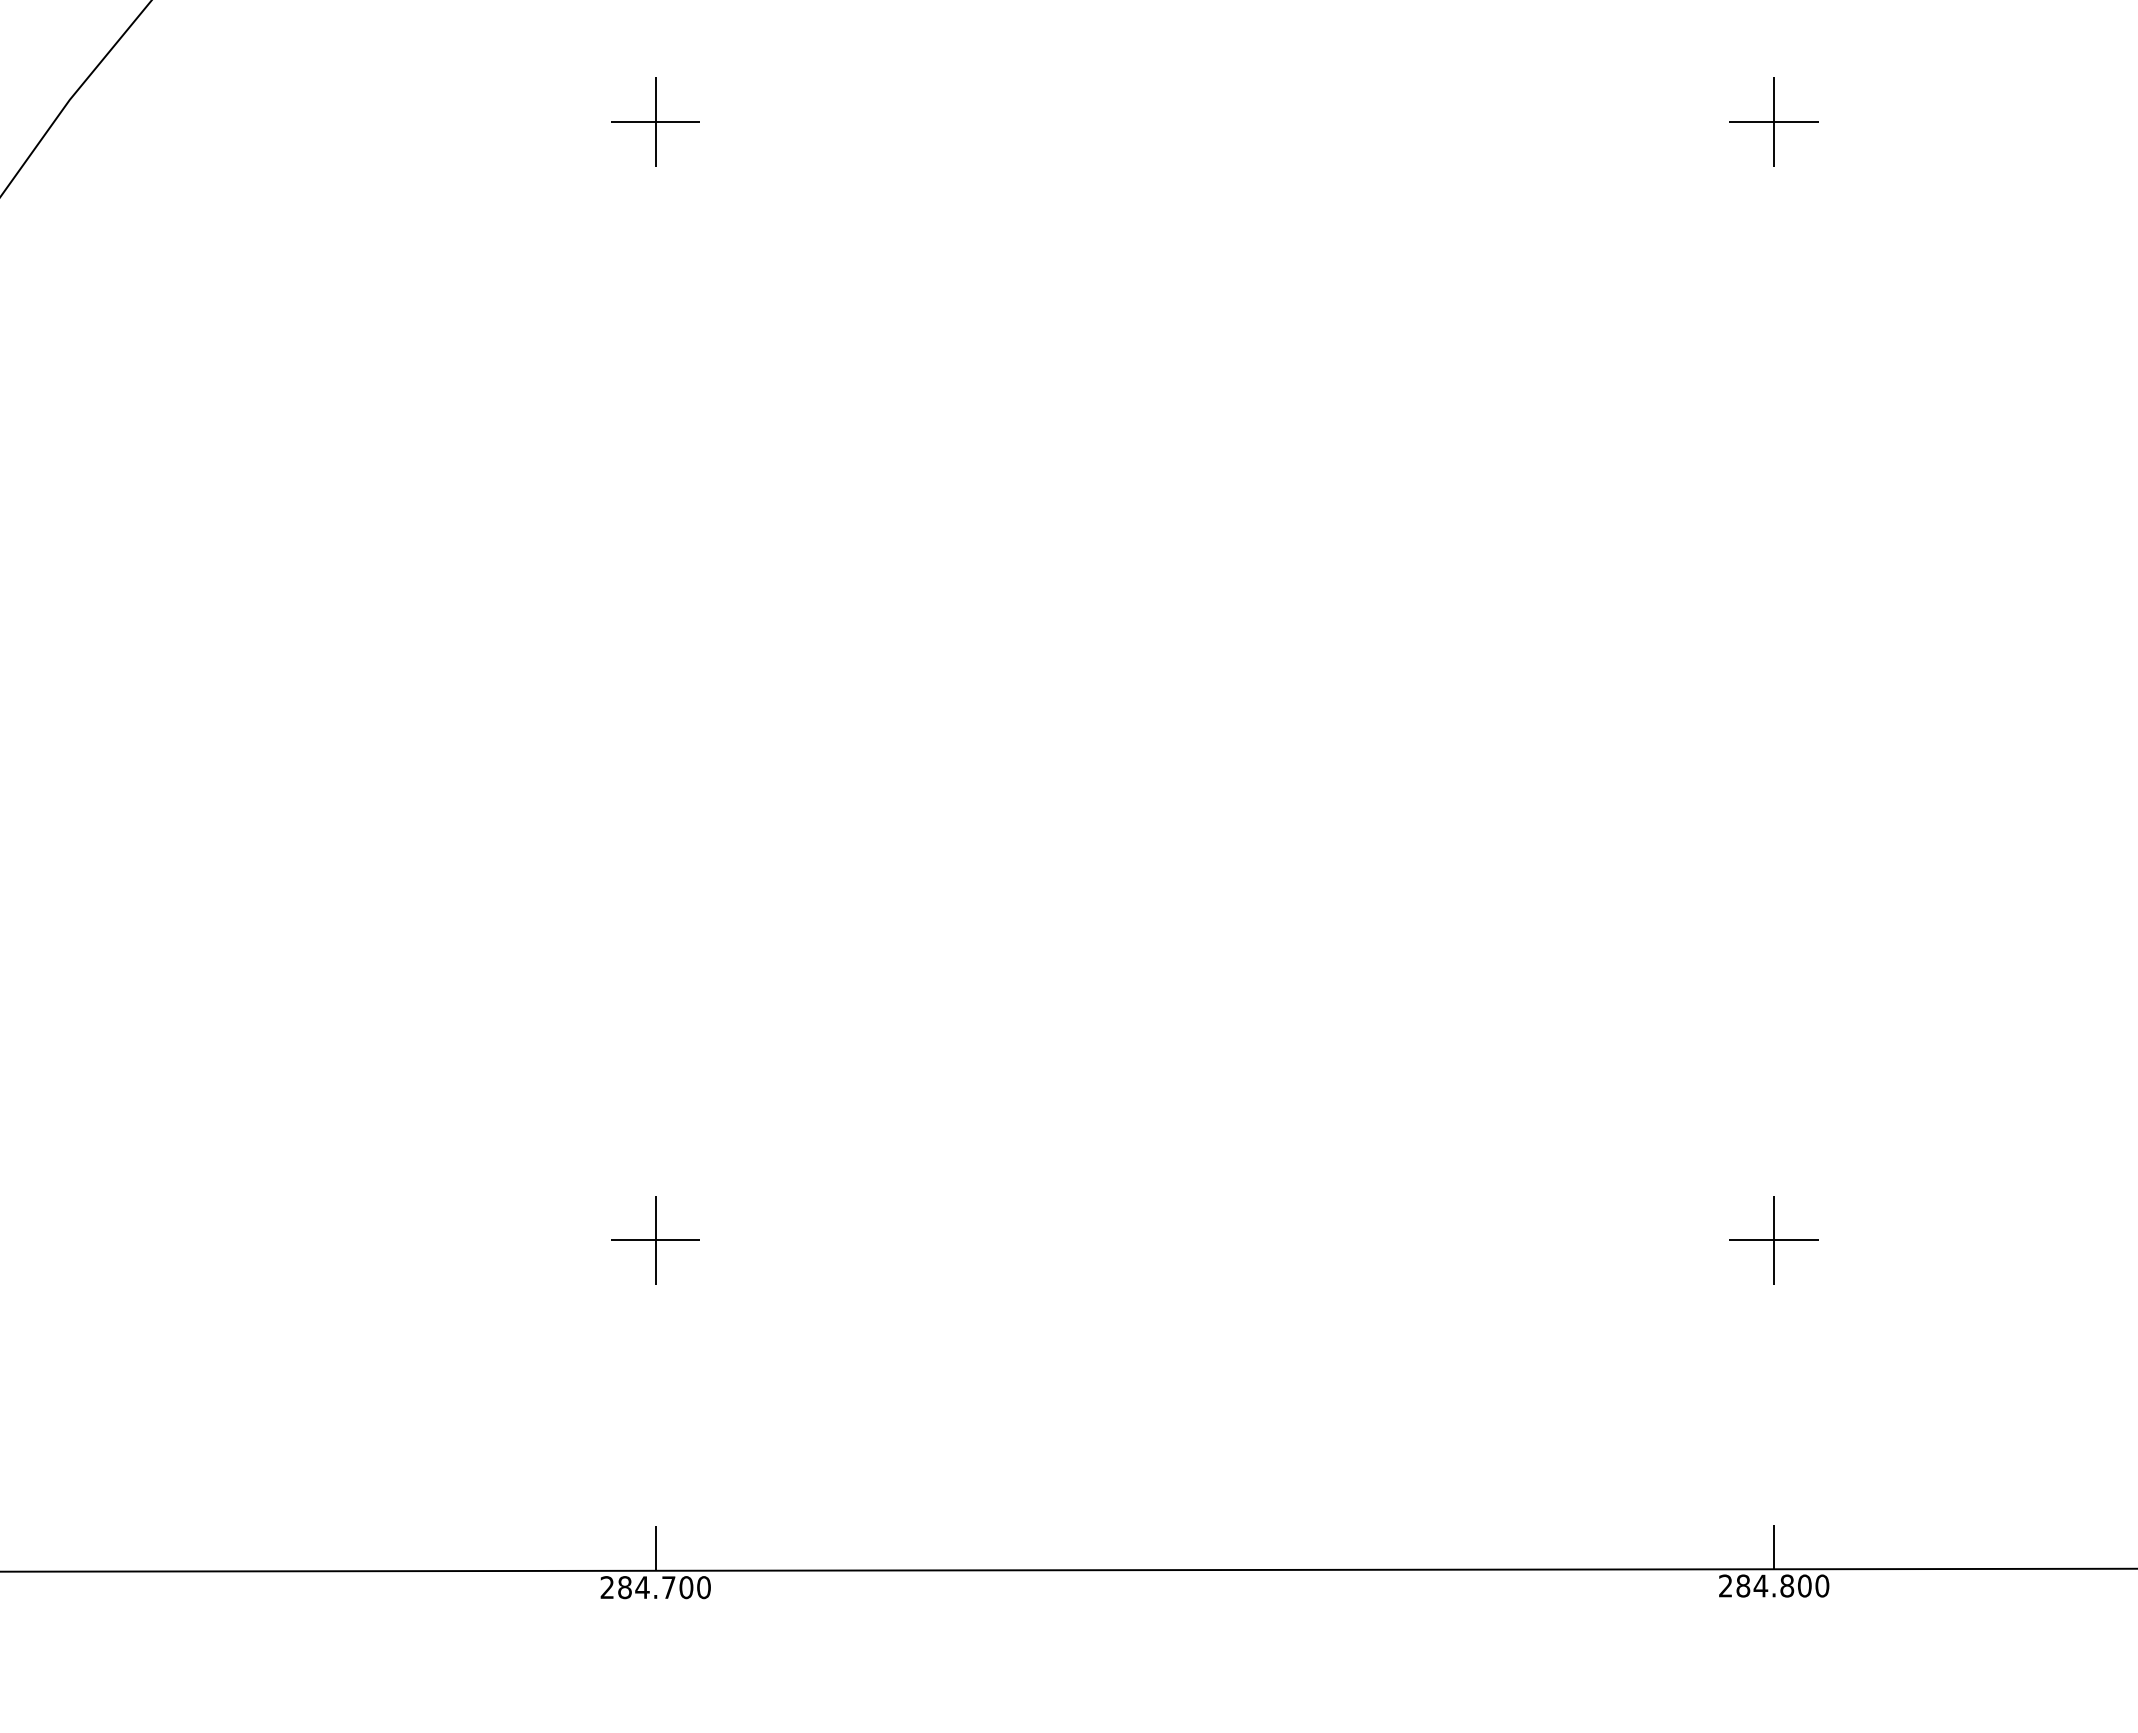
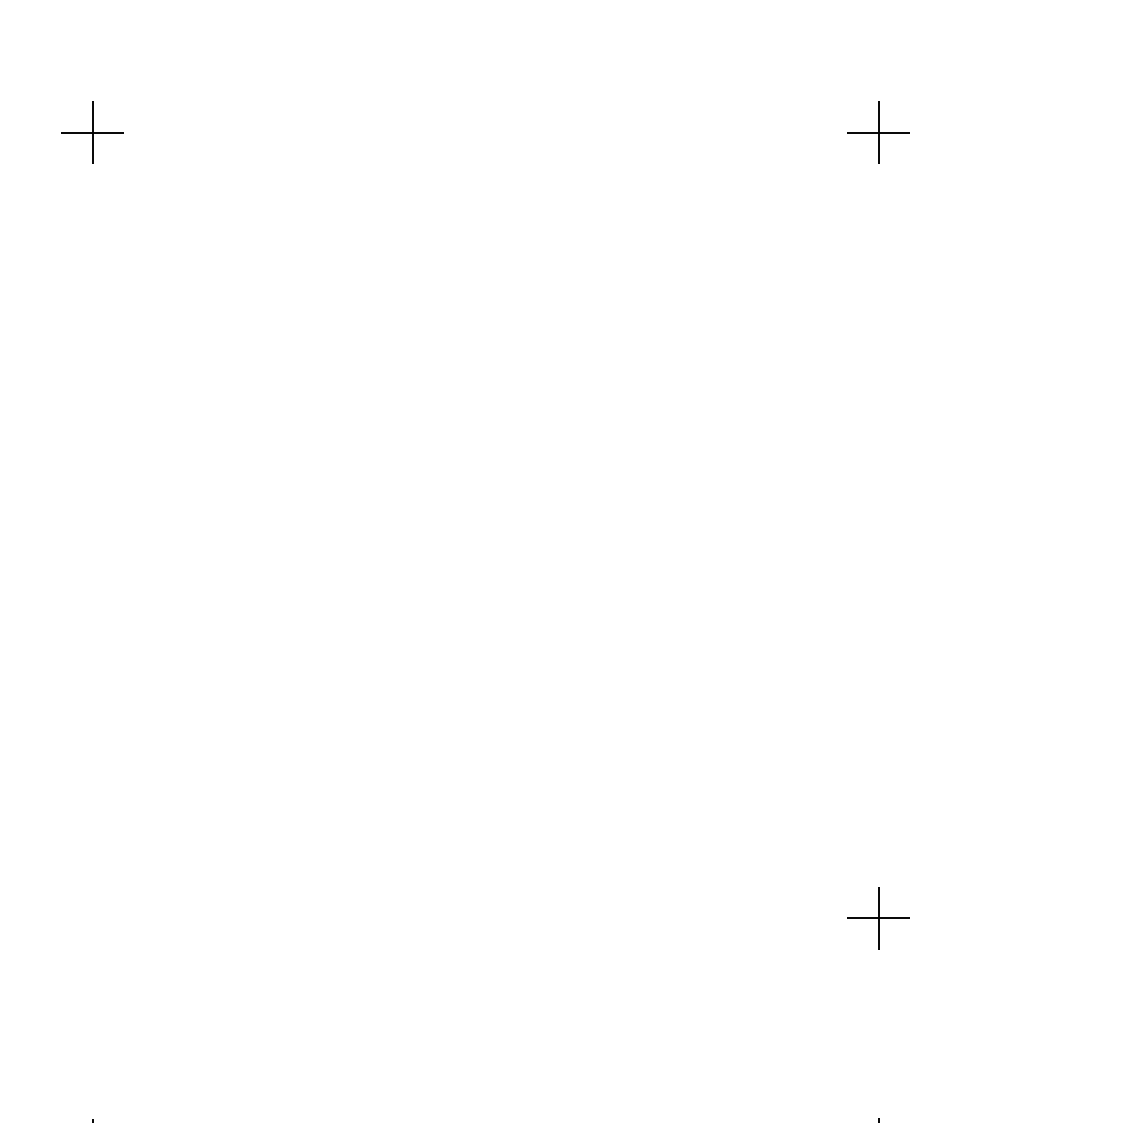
part: (655, 1240) -> (92, 918), removed

